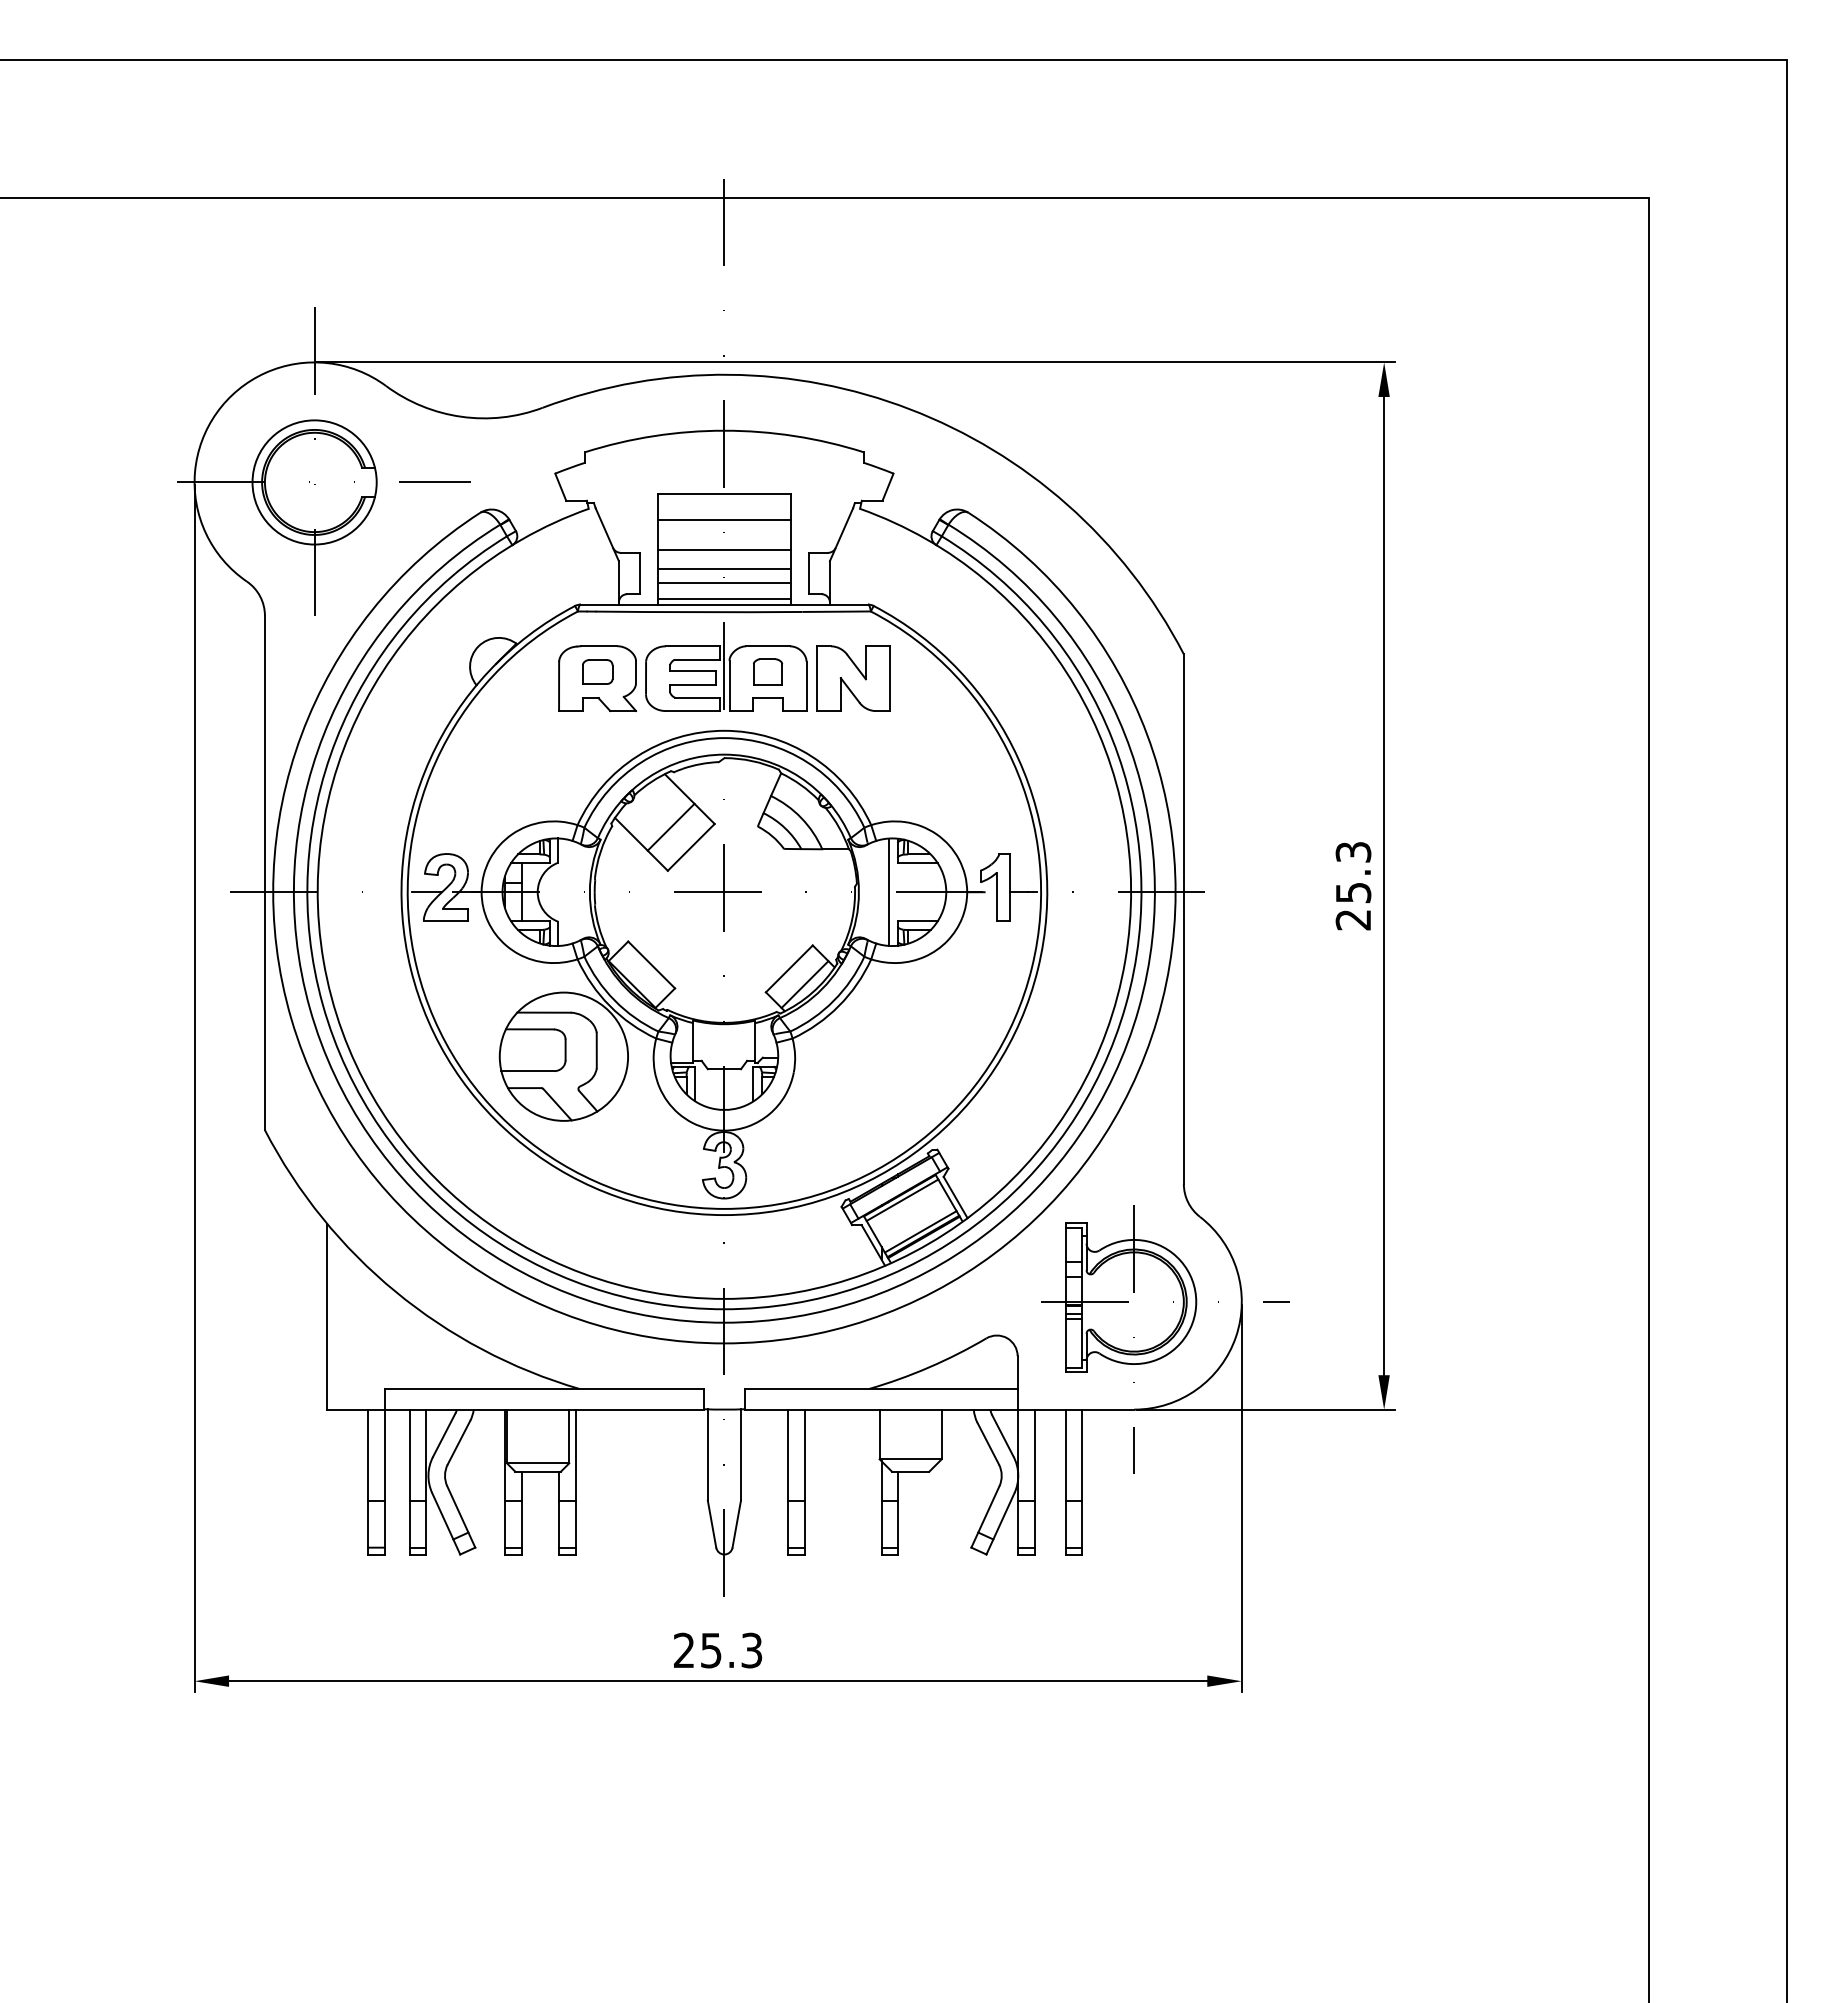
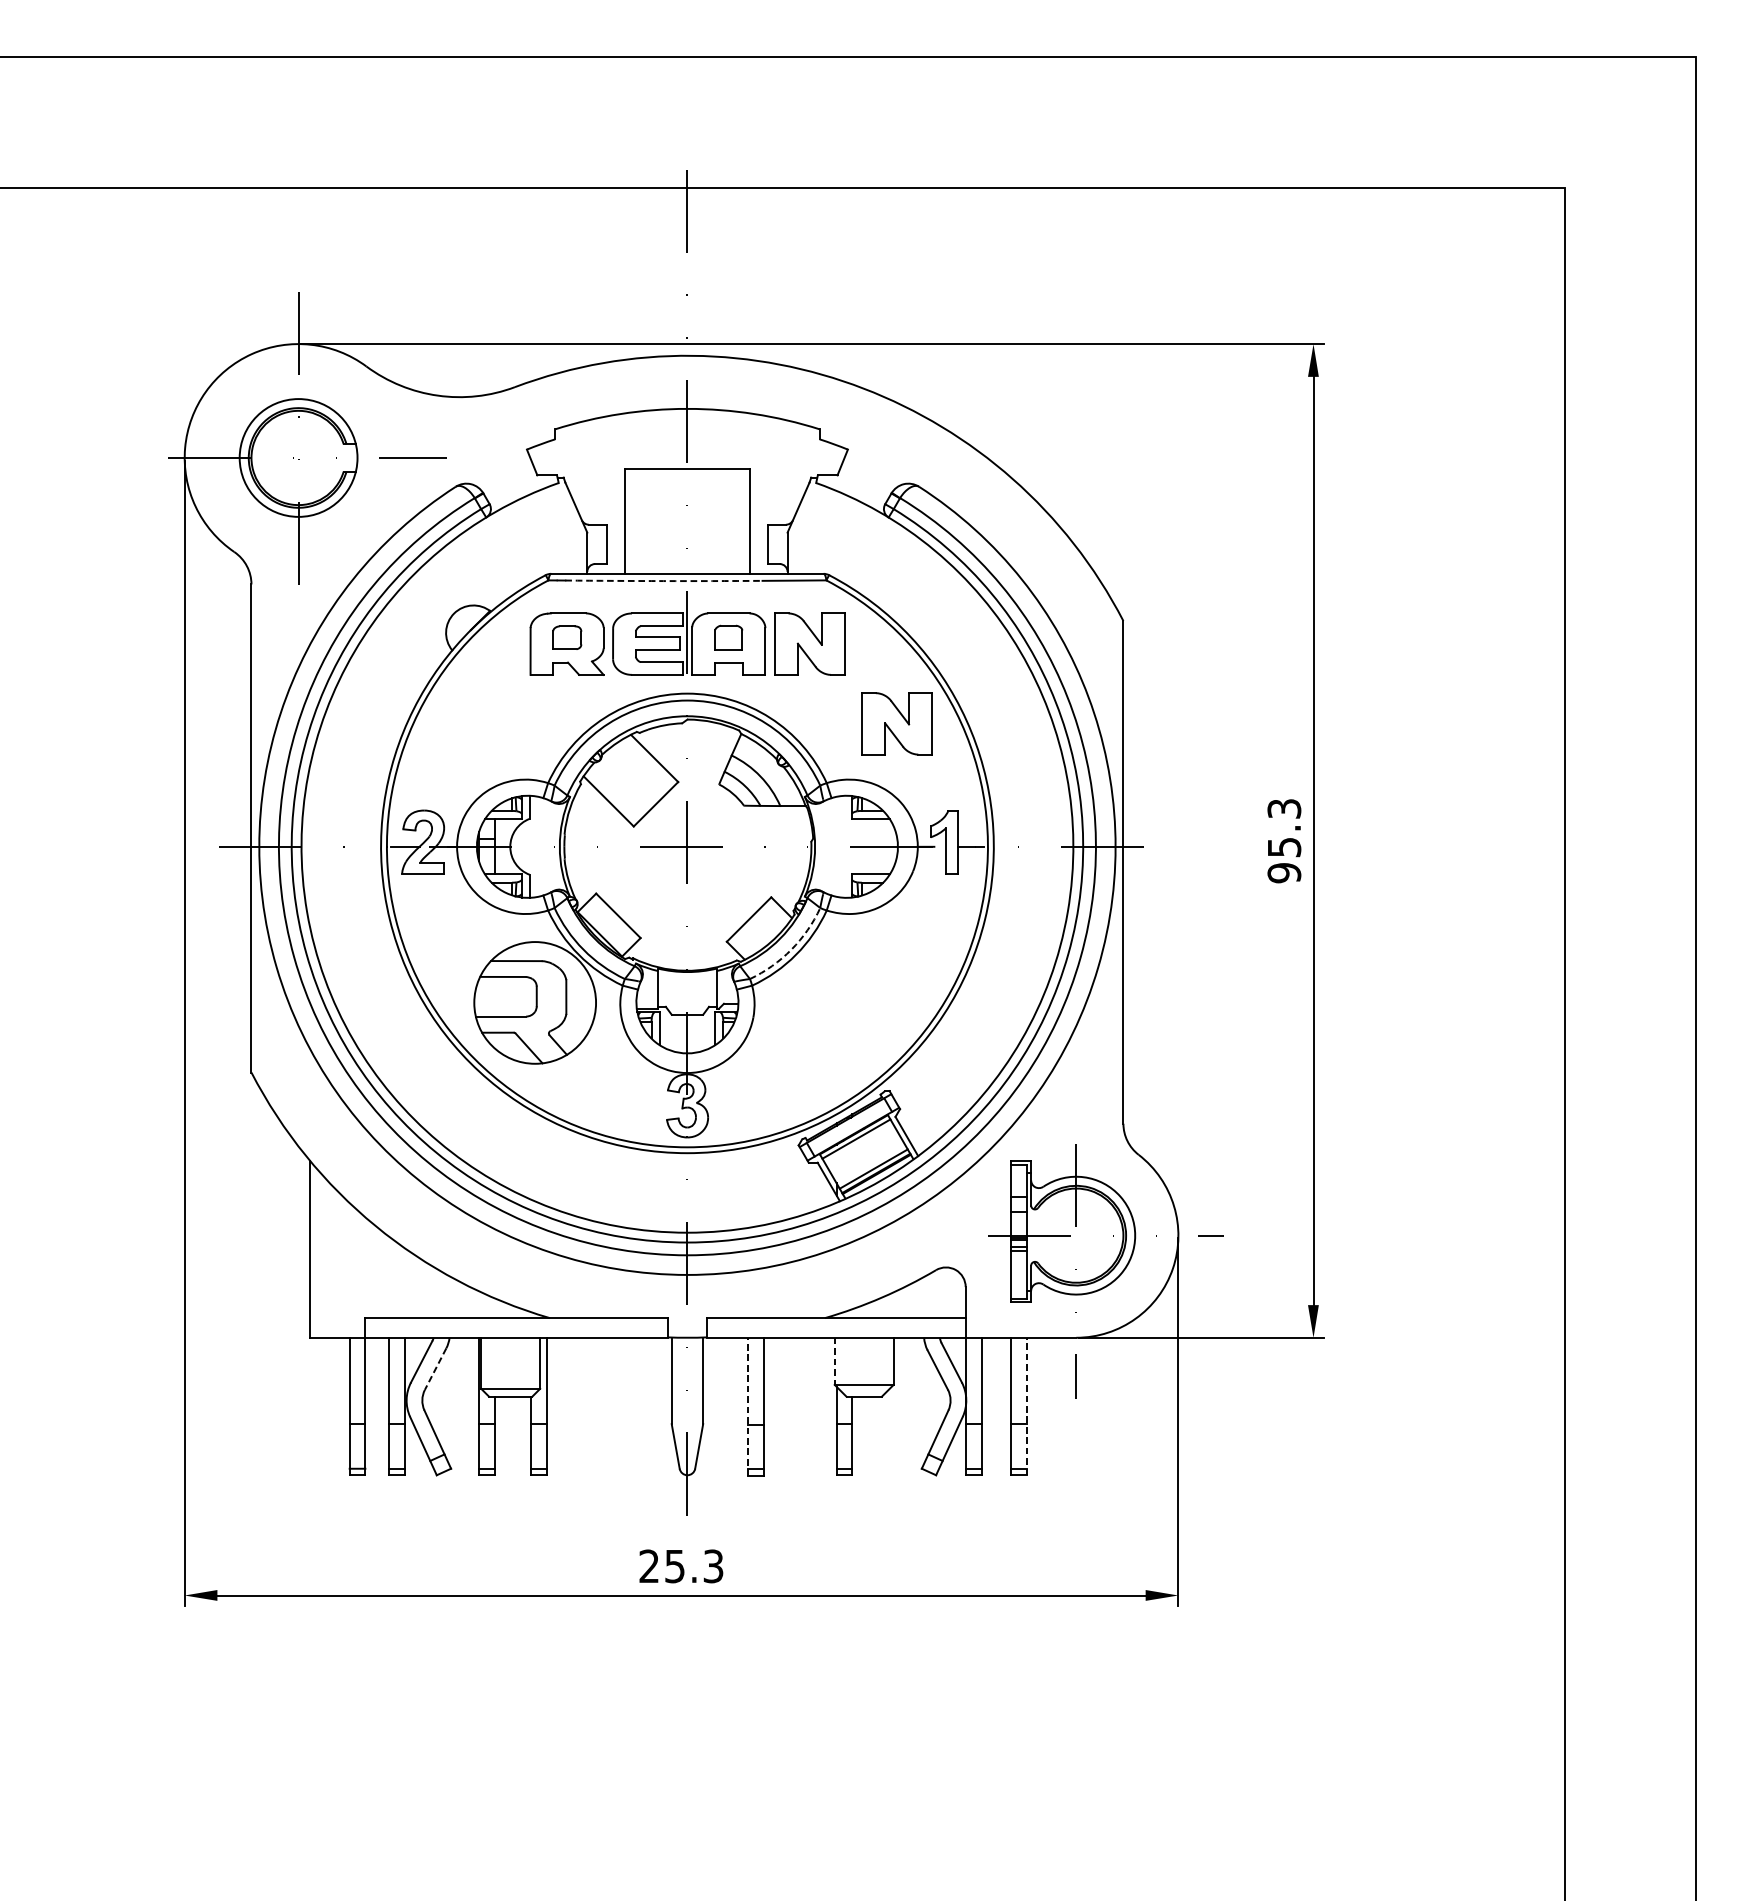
line: (724, 520) -> (687, 494), removed
line: (724, 549) -> (687, 521), removed
line: (724, 569) -> (687, 540), removed
line: (724, 582) -> (687, 552), removed
line: (724, 599) -> (687, 569), removed
arc: (699, 612) -> (663, 581), solid -> dashed
part: (945, 762) -> (897, 723), added
line: (670, 826) -> (636, 784), removed
line: (888, 891) -> (843, 846), removed
text: (1353, 919) -> (1284, 872), 25.3 -> 95.3
line: (804, 984) -> (763, 934), removed
arc: (833, 1000) -> (790, 949), solid -> dashed
line: (879, 1434) -> (834, 1361), solid -> dashed
line: (459, 1442) -> (436, 1368), solid -> dashed
line: (1082, 1481) -> (1027, 1405), solid -> dashed
line: (788, 1482) -> (748, 1406), solid -> dashed

